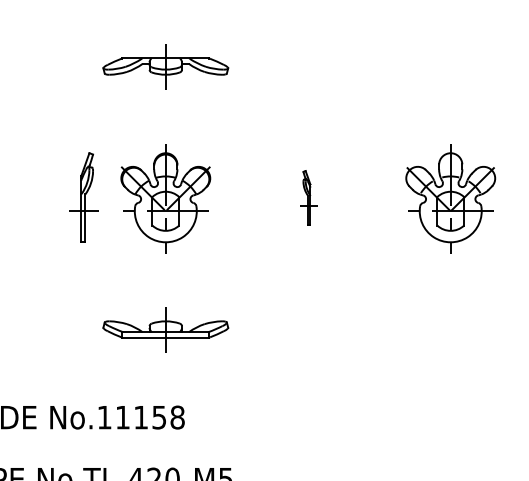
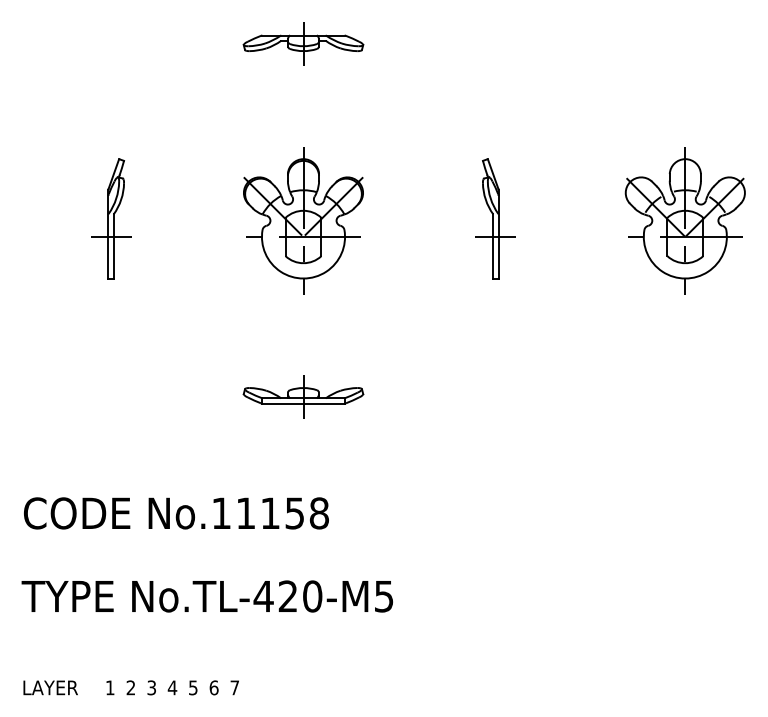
part: (165, 66) -> (303, 43), size x0.71
part: (83, 197) -> (111, 218), moved
part: (309, 197) -> (495, 218), size x1.67
part: (165, 330) -> (303, 396), size x0.71

